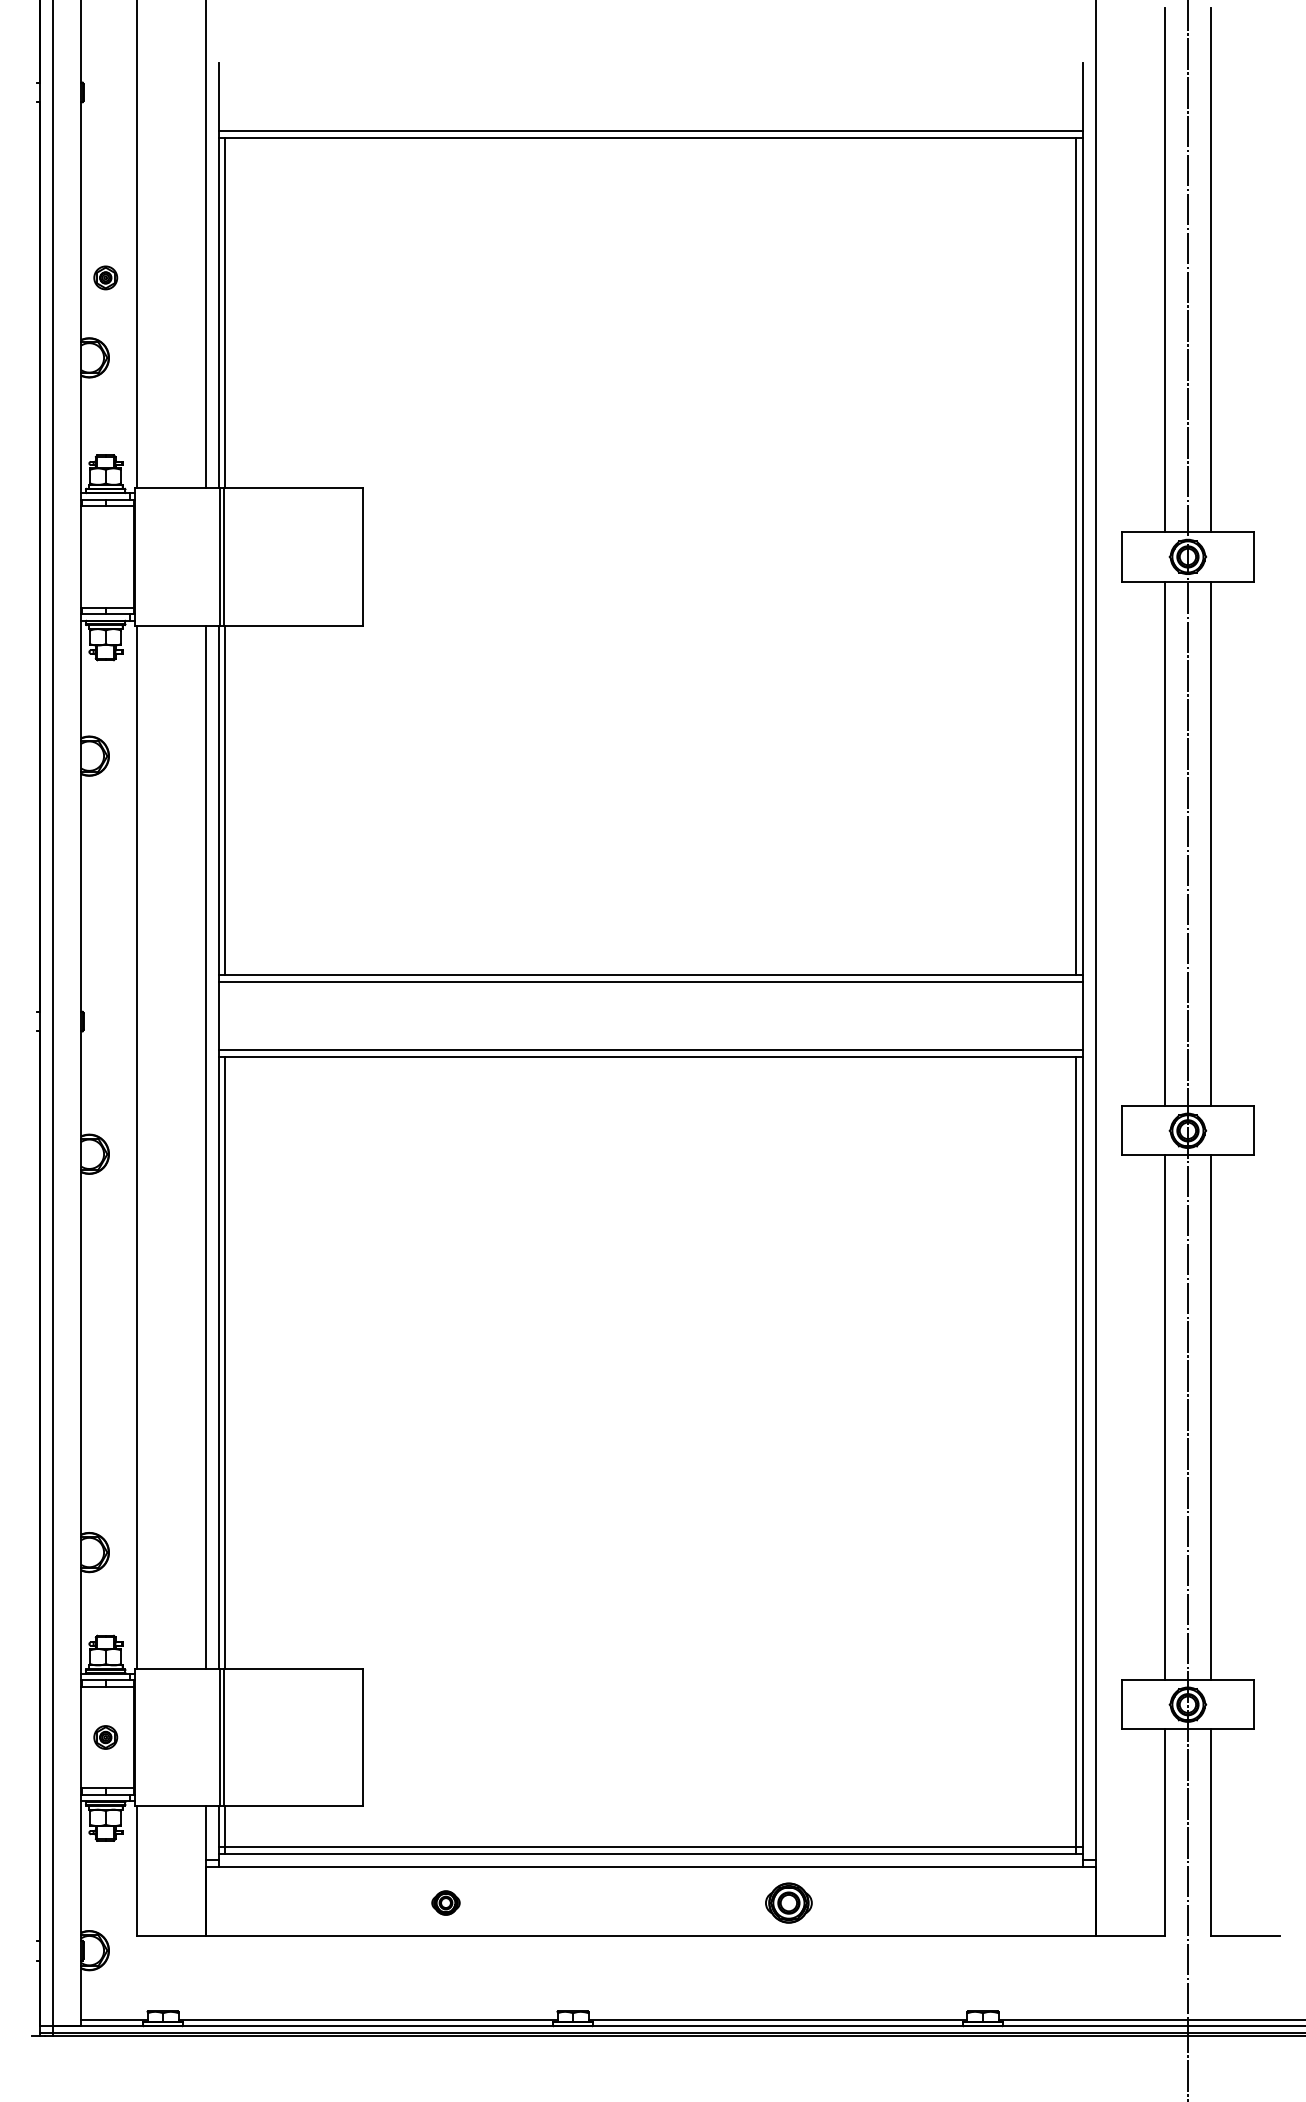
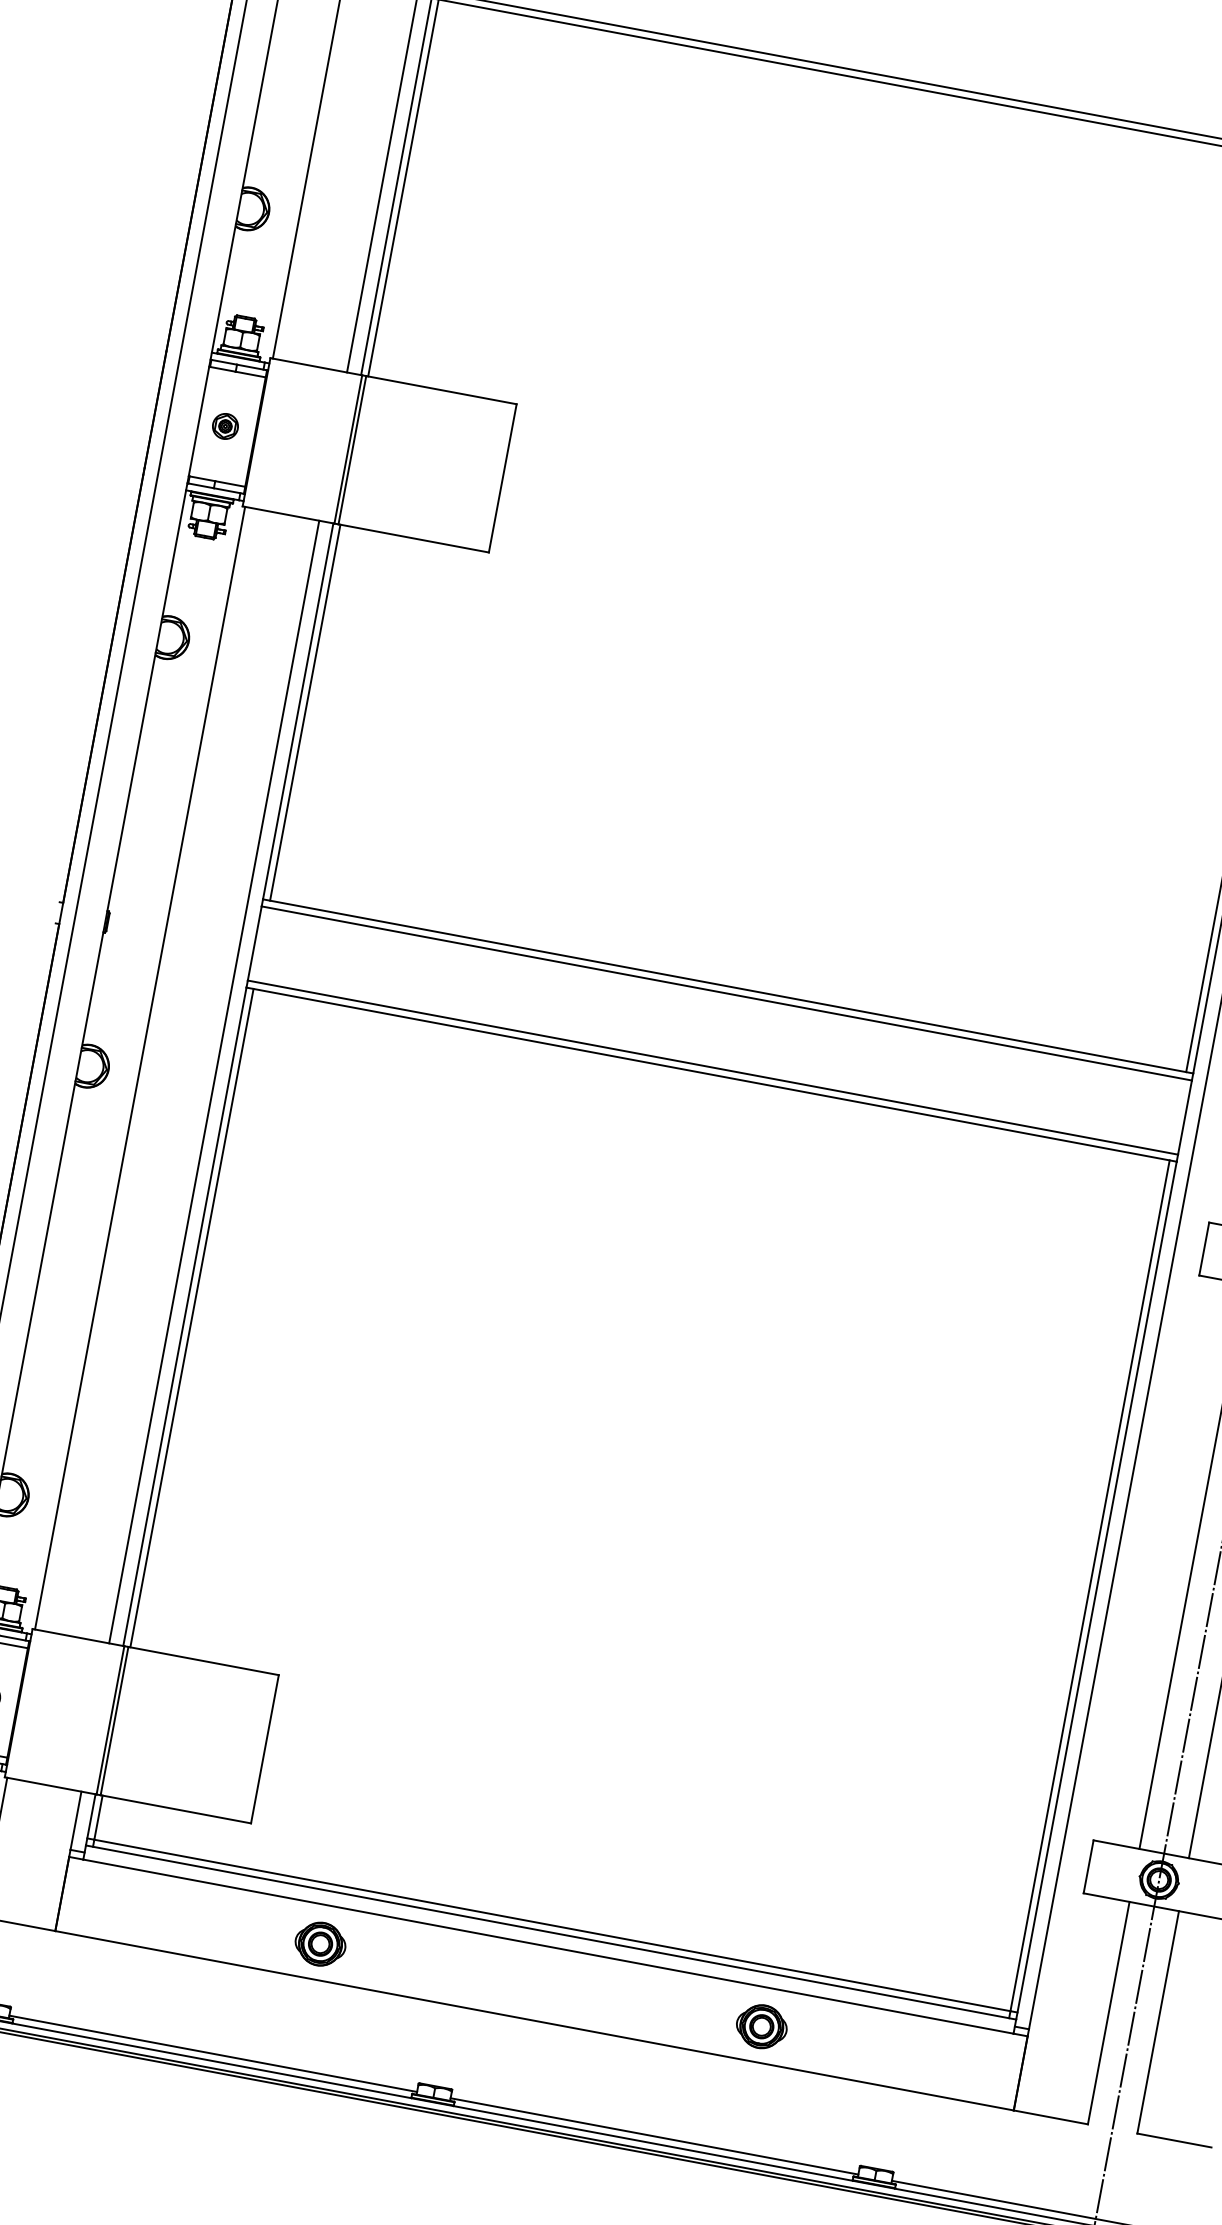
part: (105, 277) -> (225, 425), moved
part: (445, 1902) -> (320, 1943), size x1.67
part: (788, 1902) -> (761, 2026), moved

